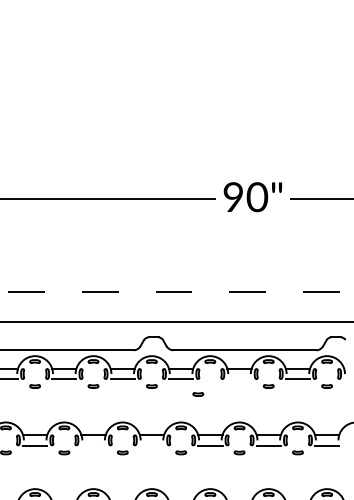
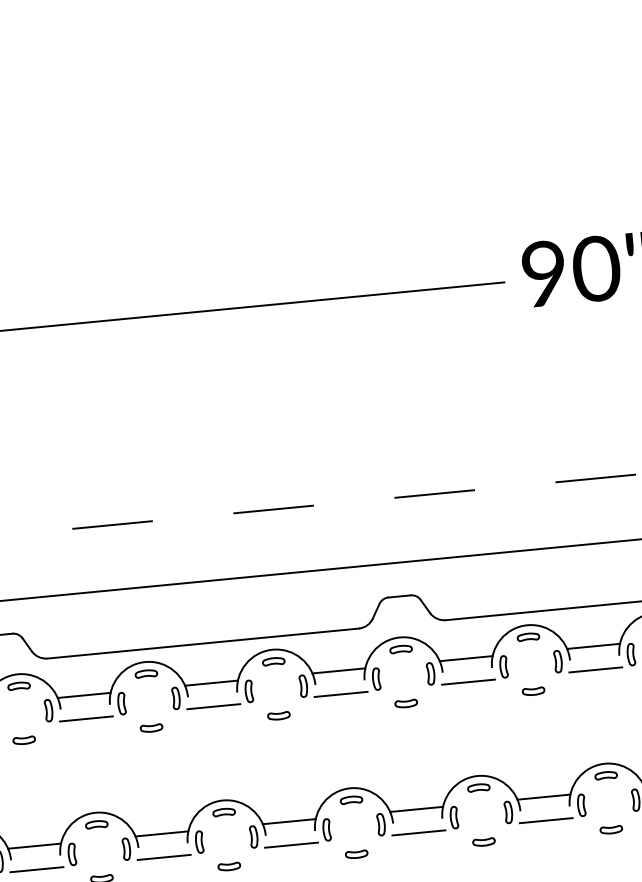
line: (239, 379) -> (595, 670), added
part: (198, 394) -> (534, 691), moved
line: (93, 445) -> (291, 844), added
line: (151, 445) -> (417, 832), added

